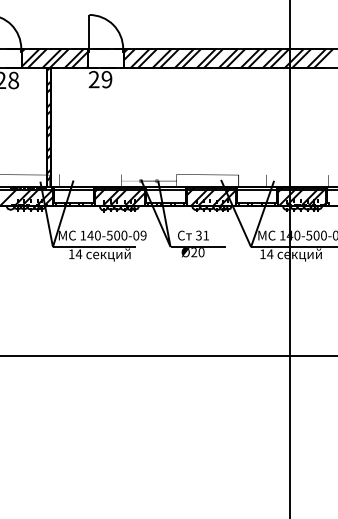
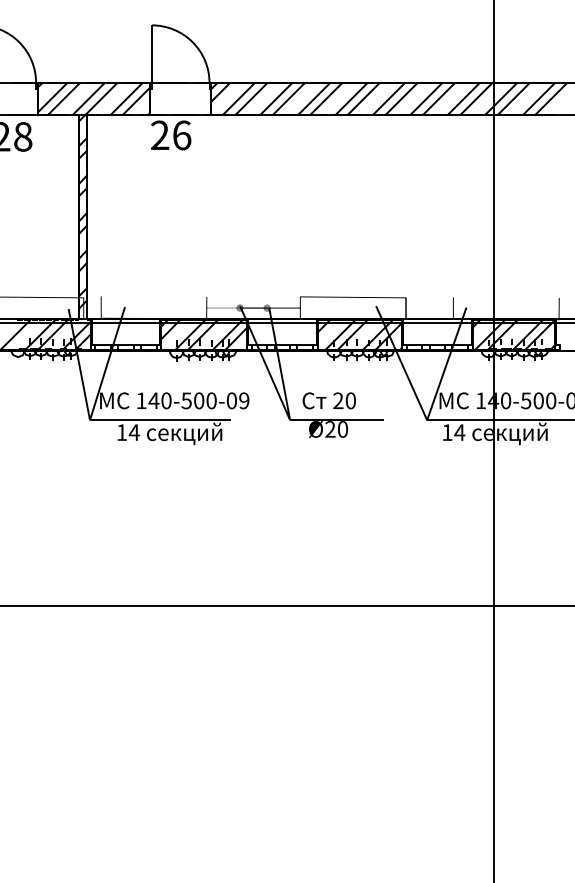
text: (106, 79) -> (181, 135), 29 -> 26
text: (202, 235) -> (344, 400), 31 -> 20

